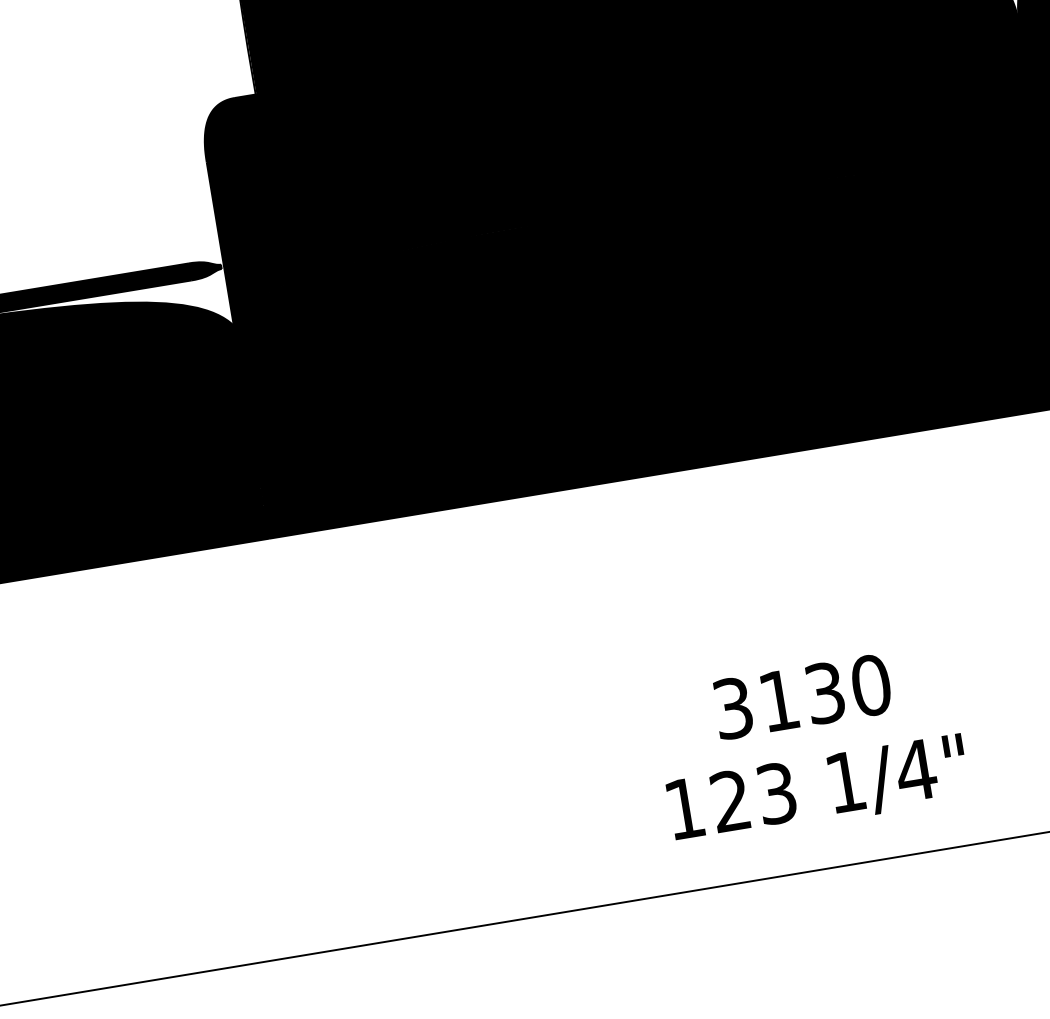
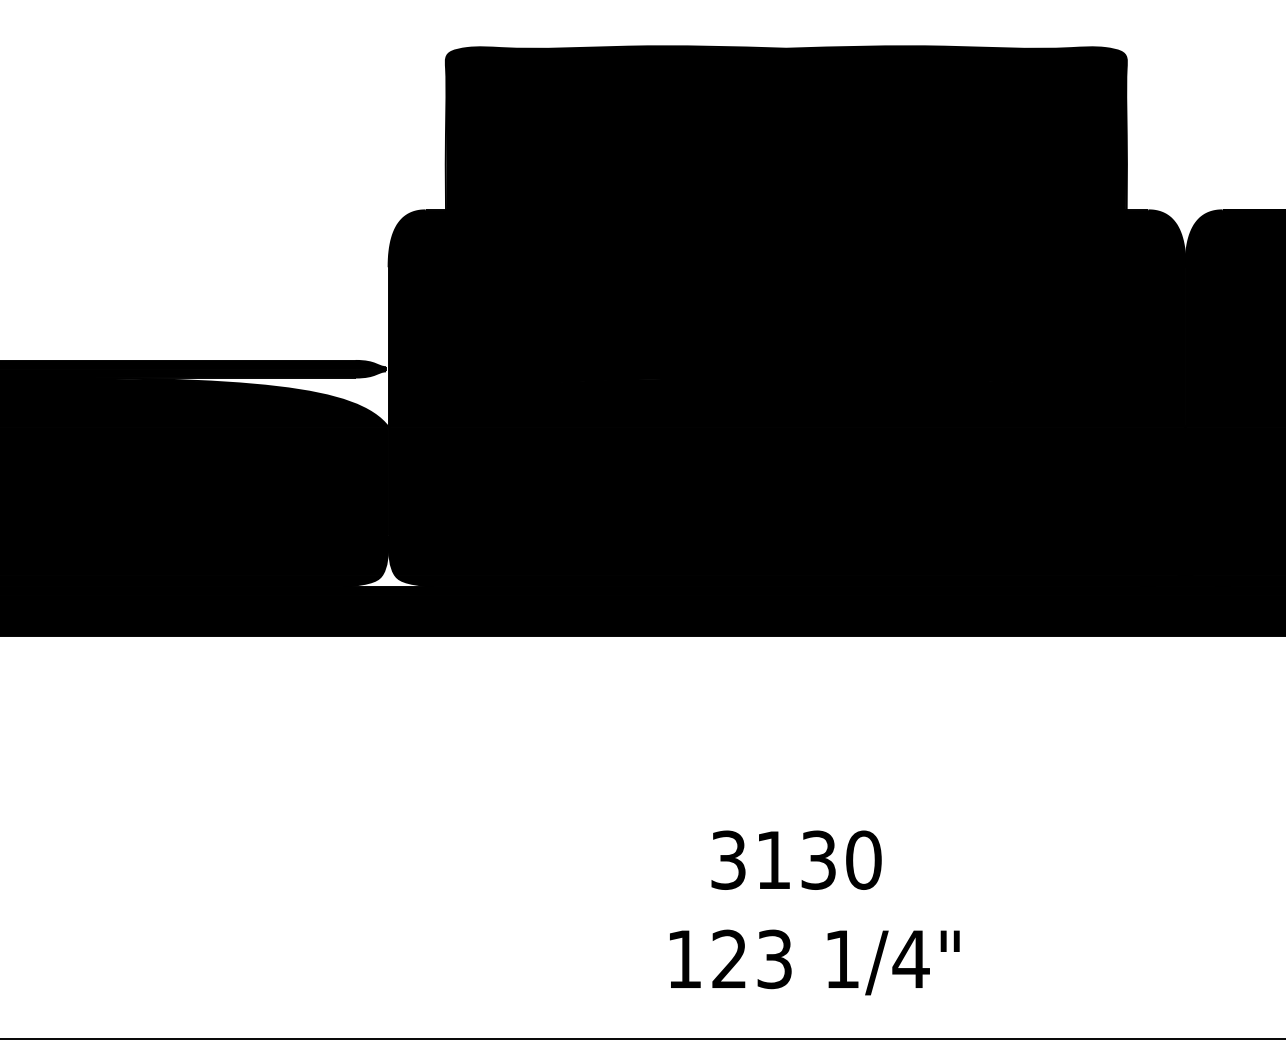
fill: (256, 461) -> (388, 560), removed
text: (802, 696) -> (796, 859), moved
text: (817, 789) -> (814, 962), moved

